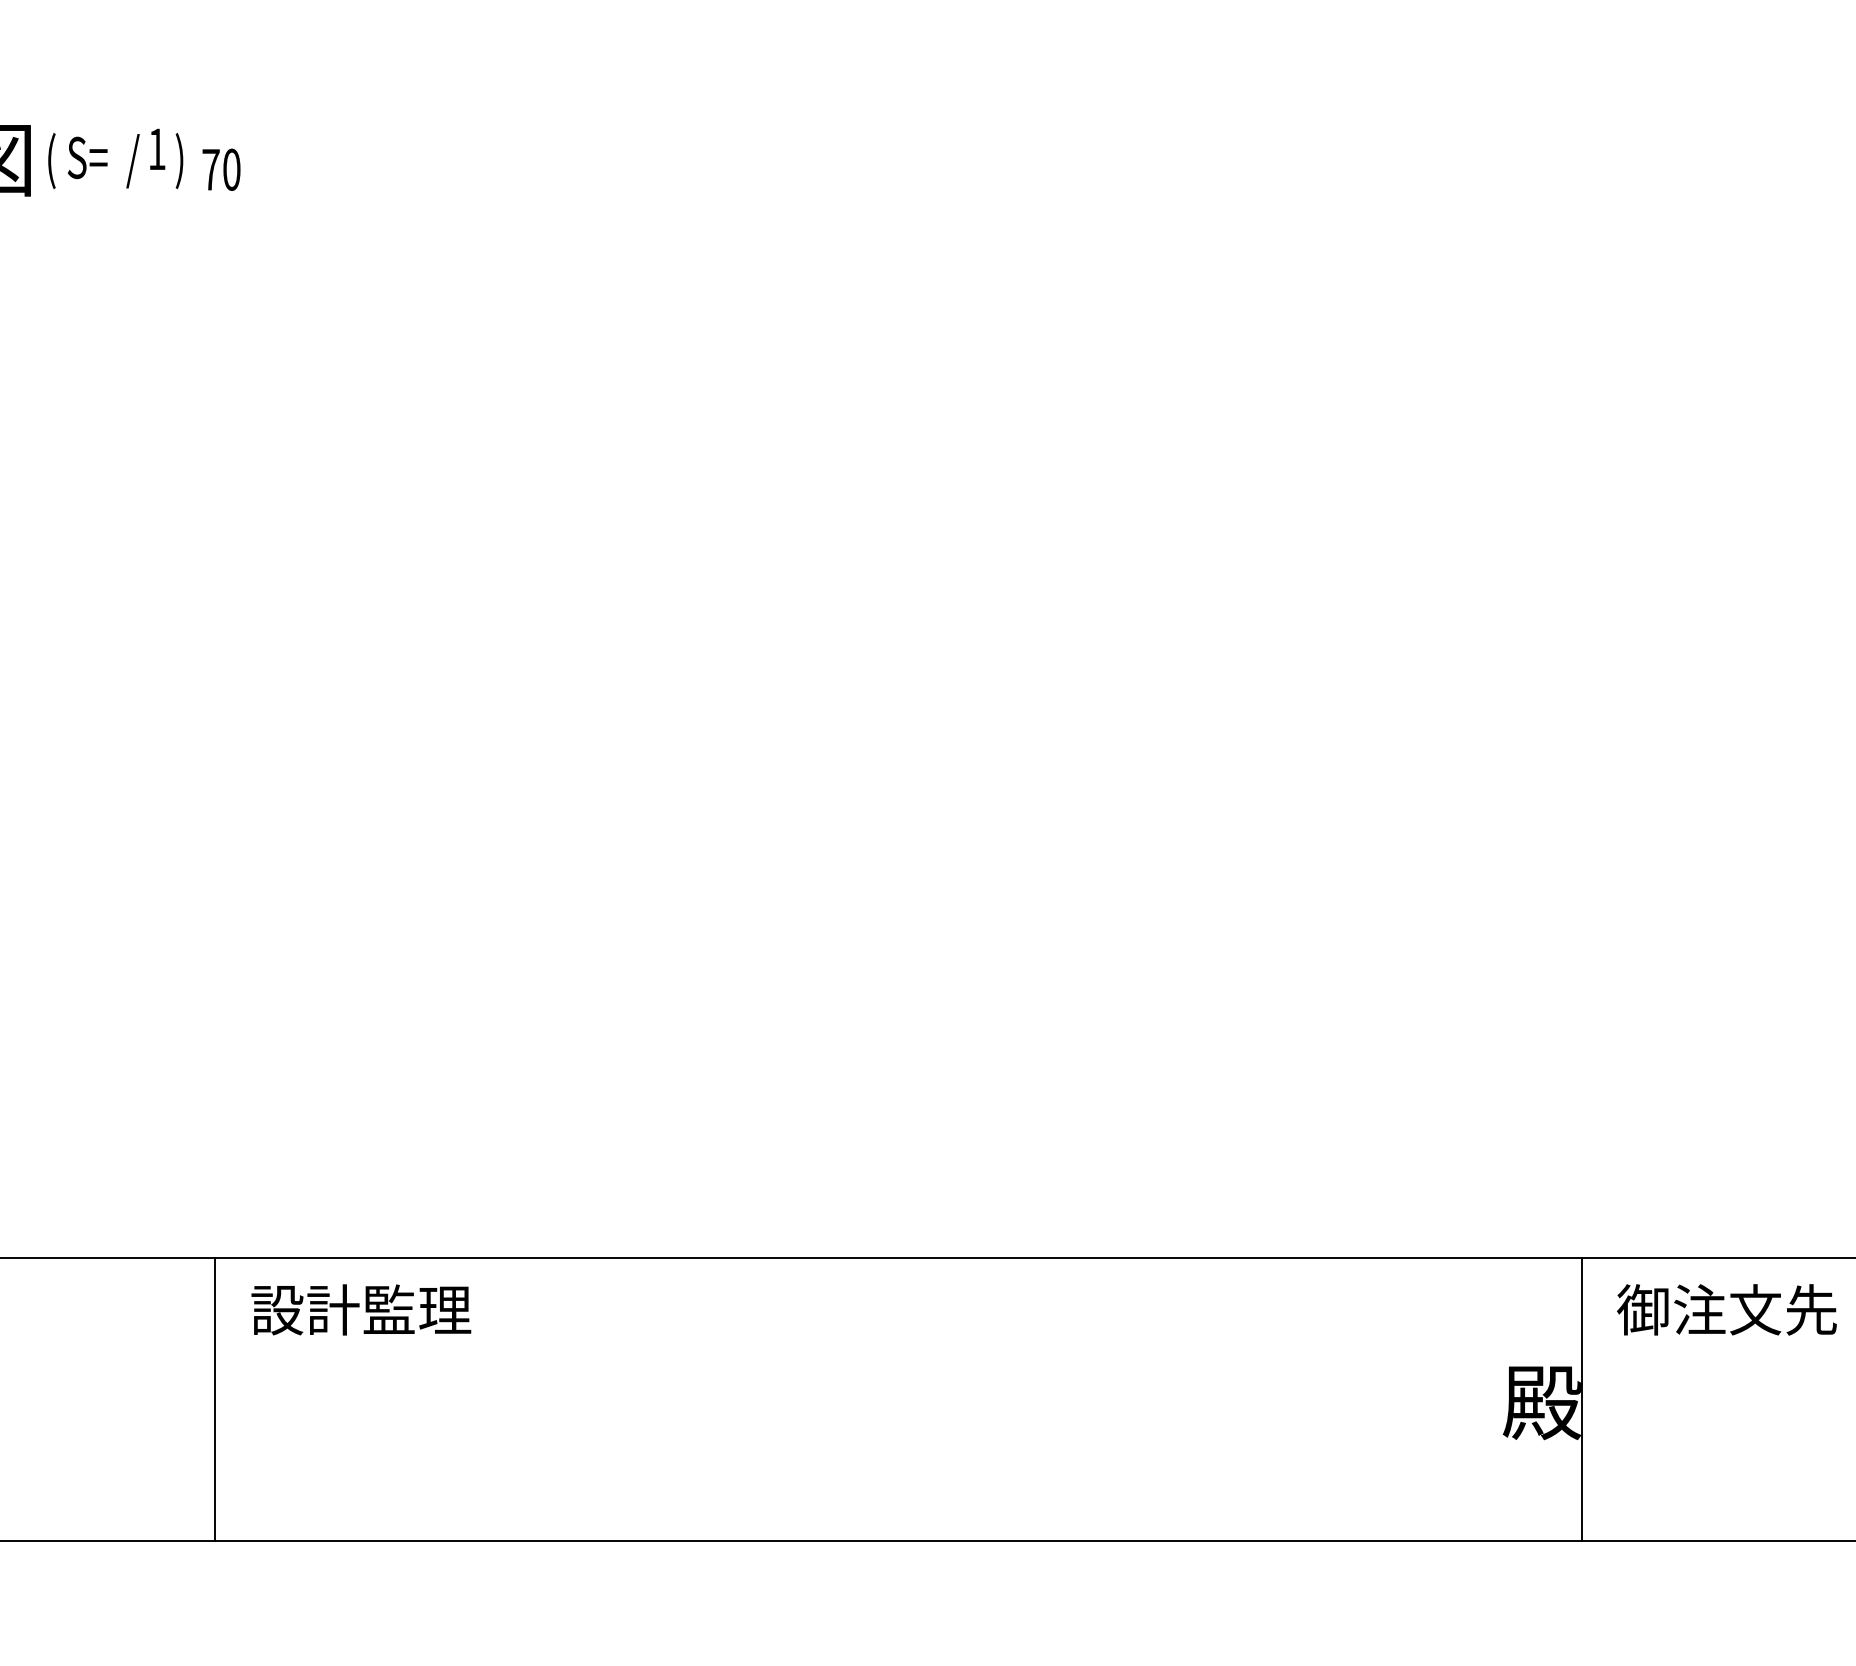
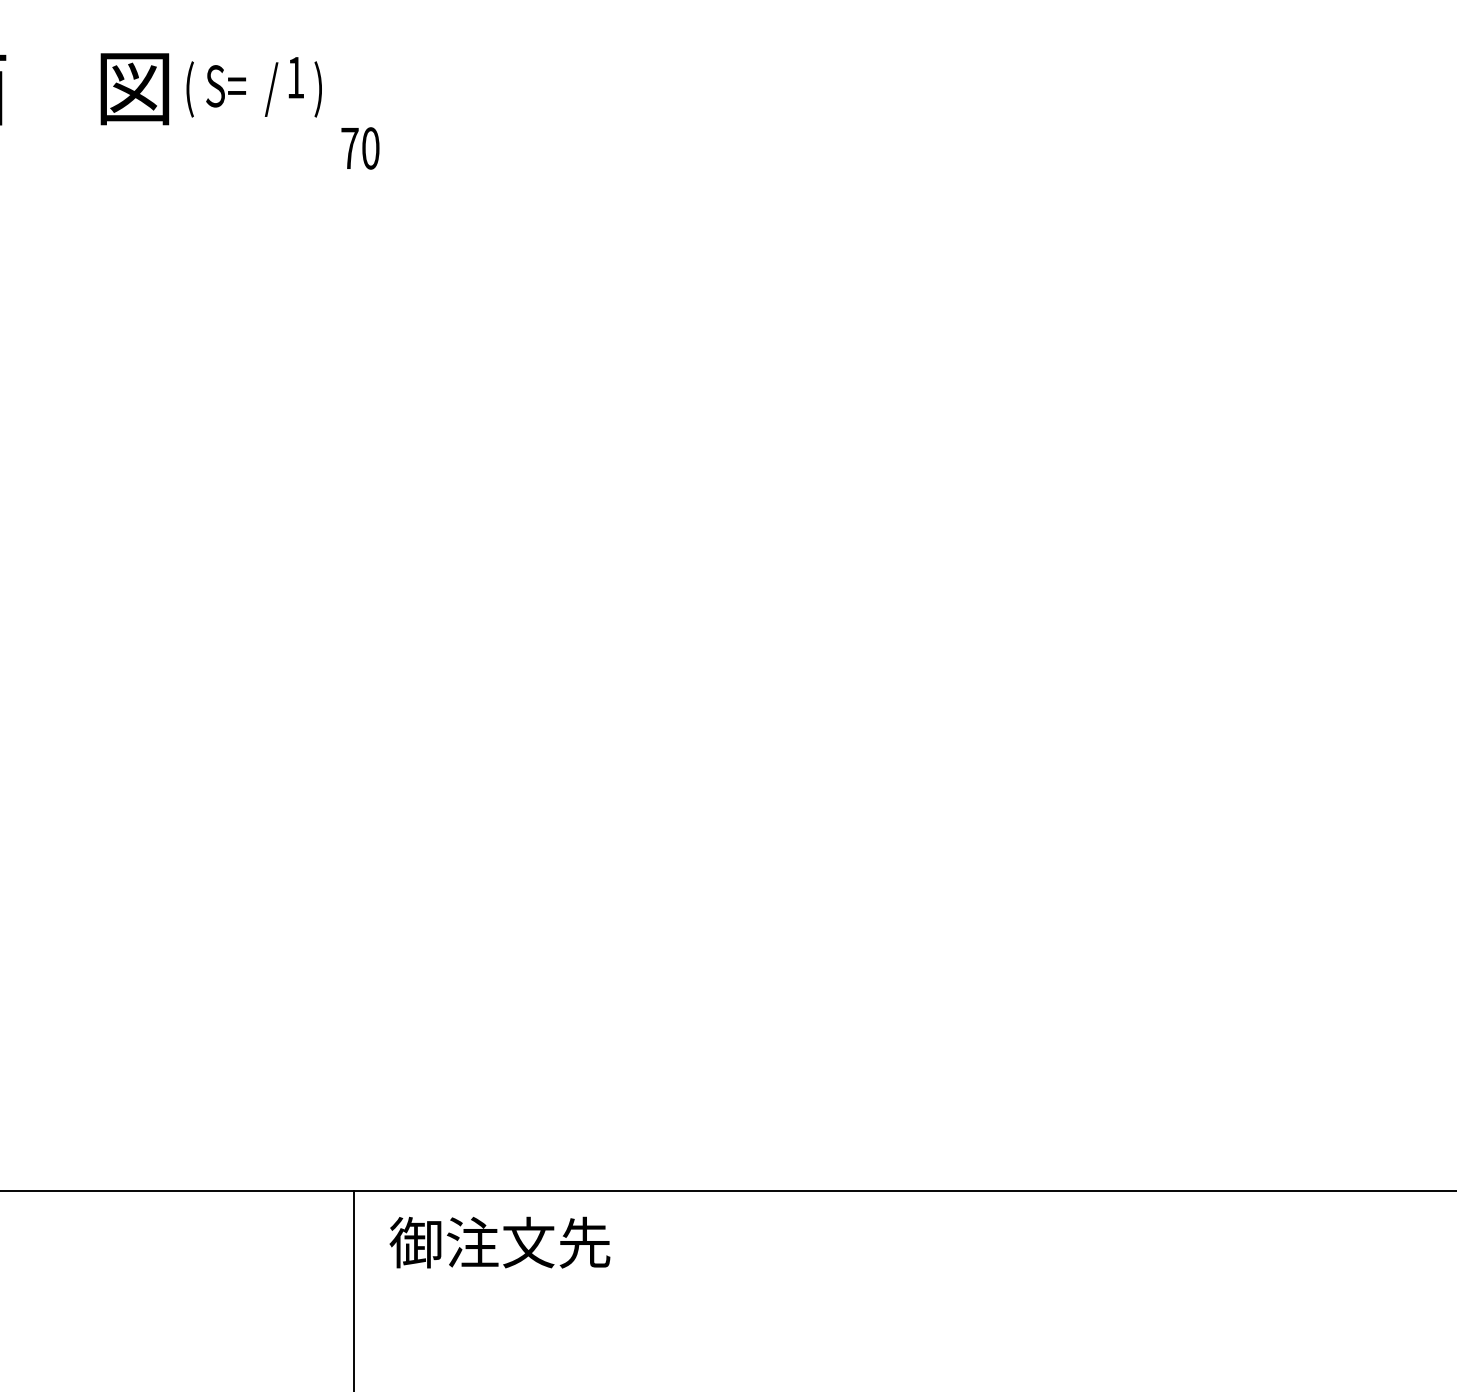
text: (221, 169) -> (360, 148), moved
text: (360, 1309) -> (499, 1242), 設計監理 -> 御注文先

